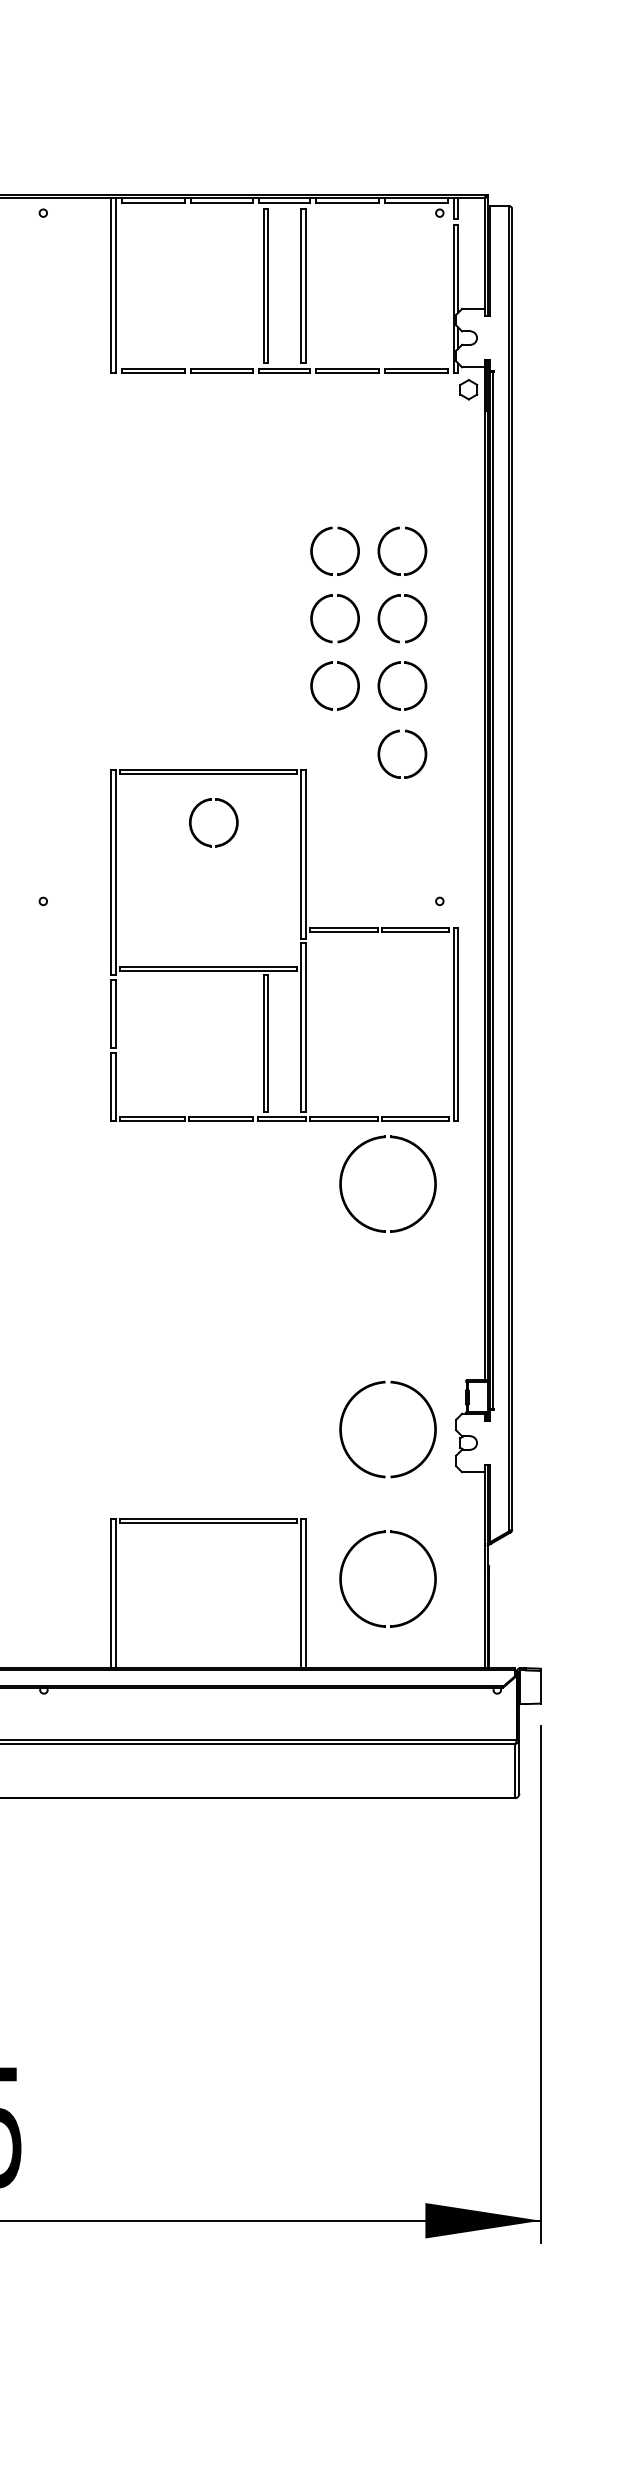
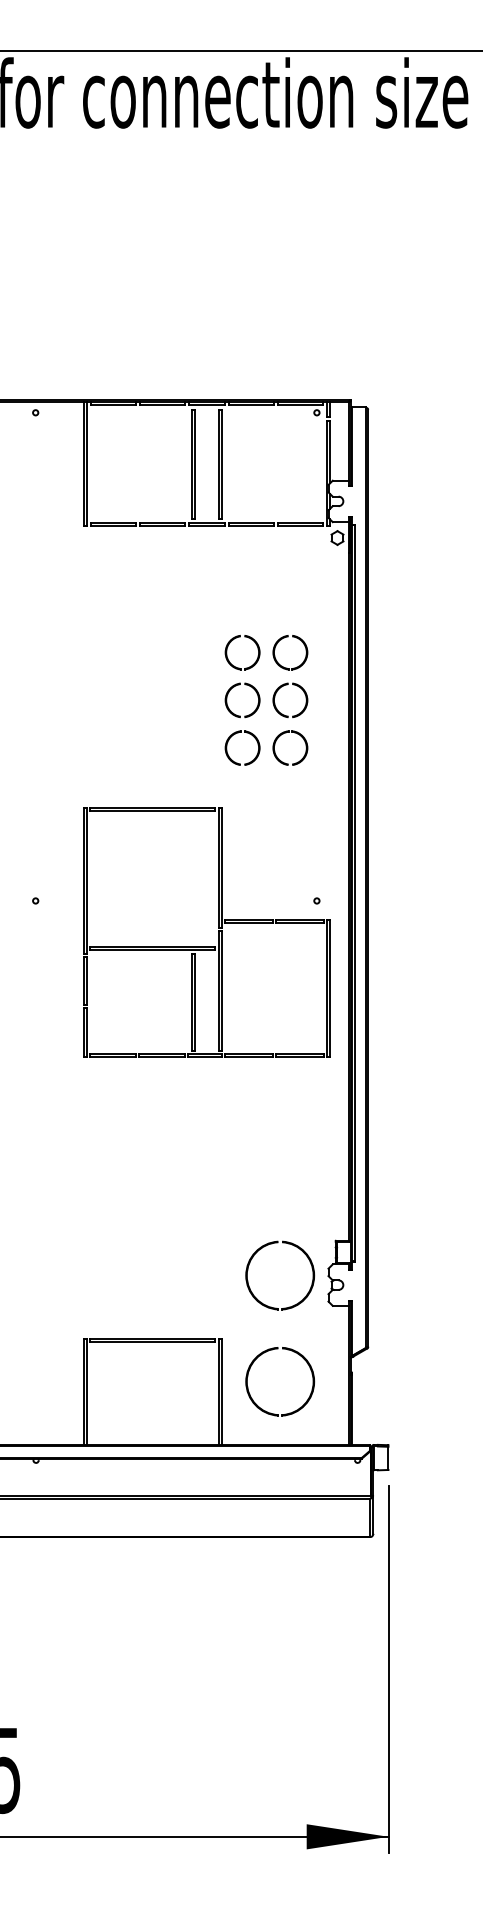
part: (415, 737) -> (299, 784), removed
part: (208, 802) -> (152, 830), removed
part: (429, 1165) -> (309, 1088), removed

